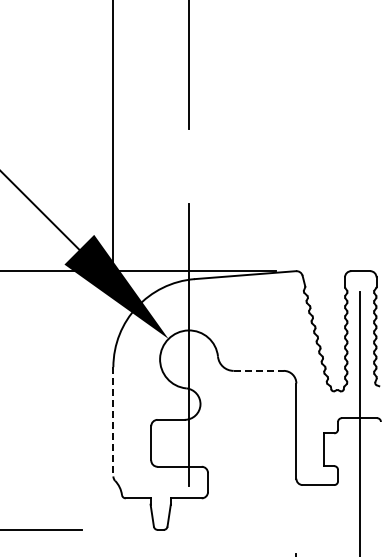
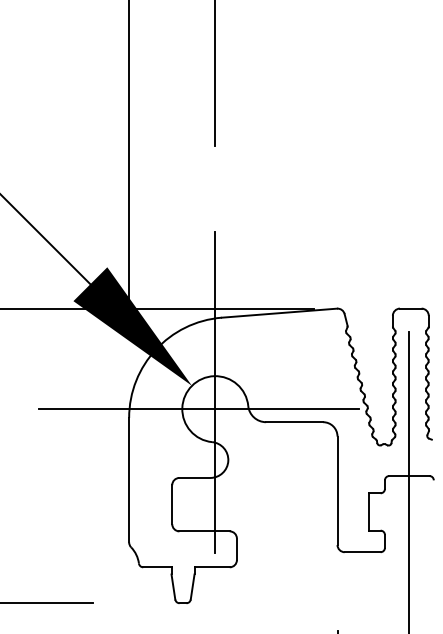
line: (174, 359) -> (198, 409), added
line: (259, 370) -> (295, 421), dashed -> solid
line: (113, 421) -> (129, 479), dashed -> solid

